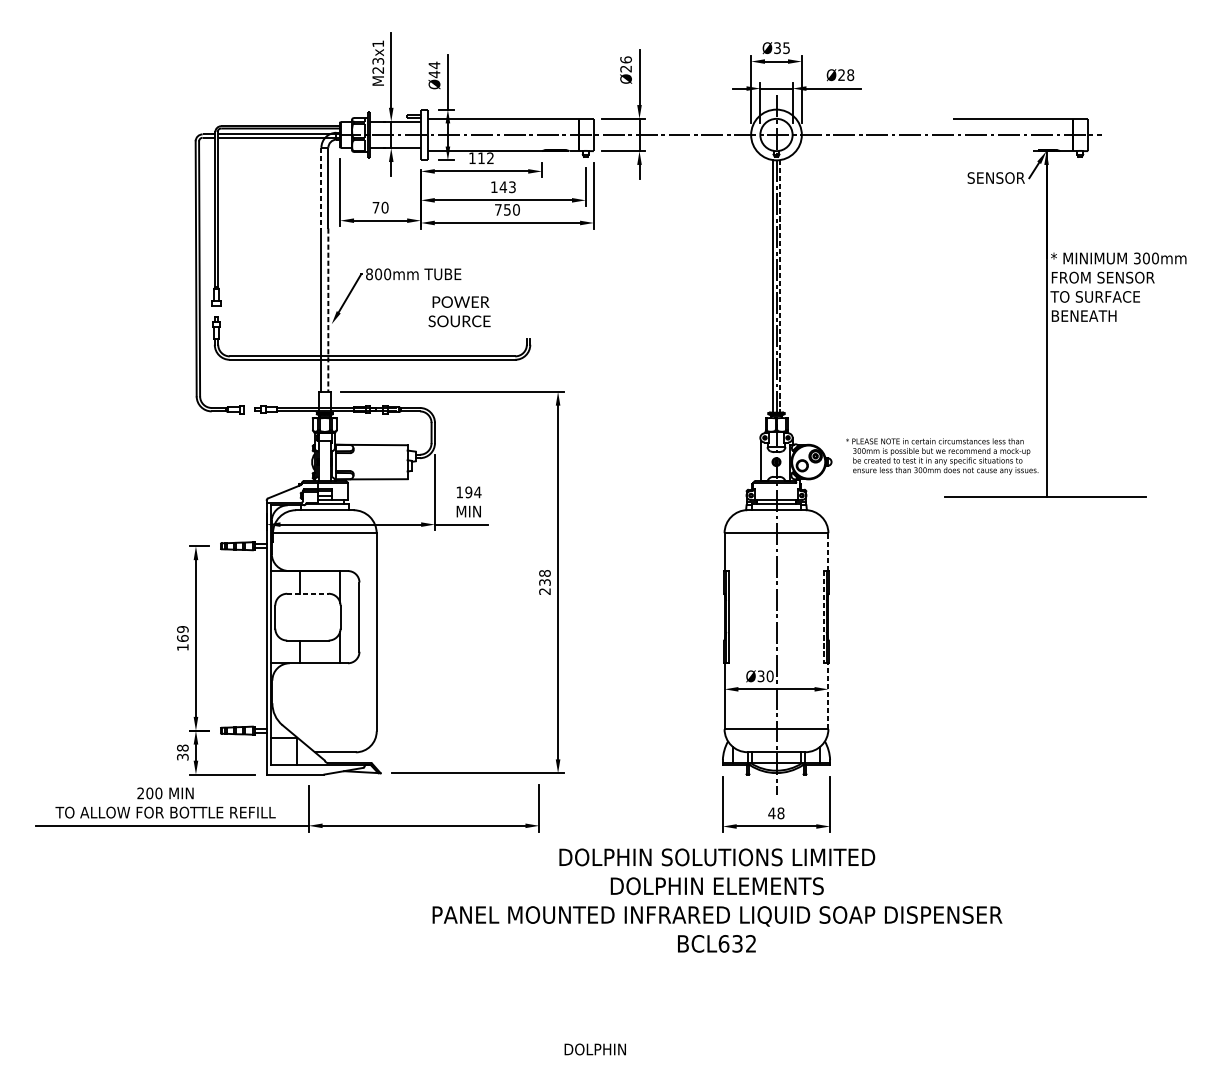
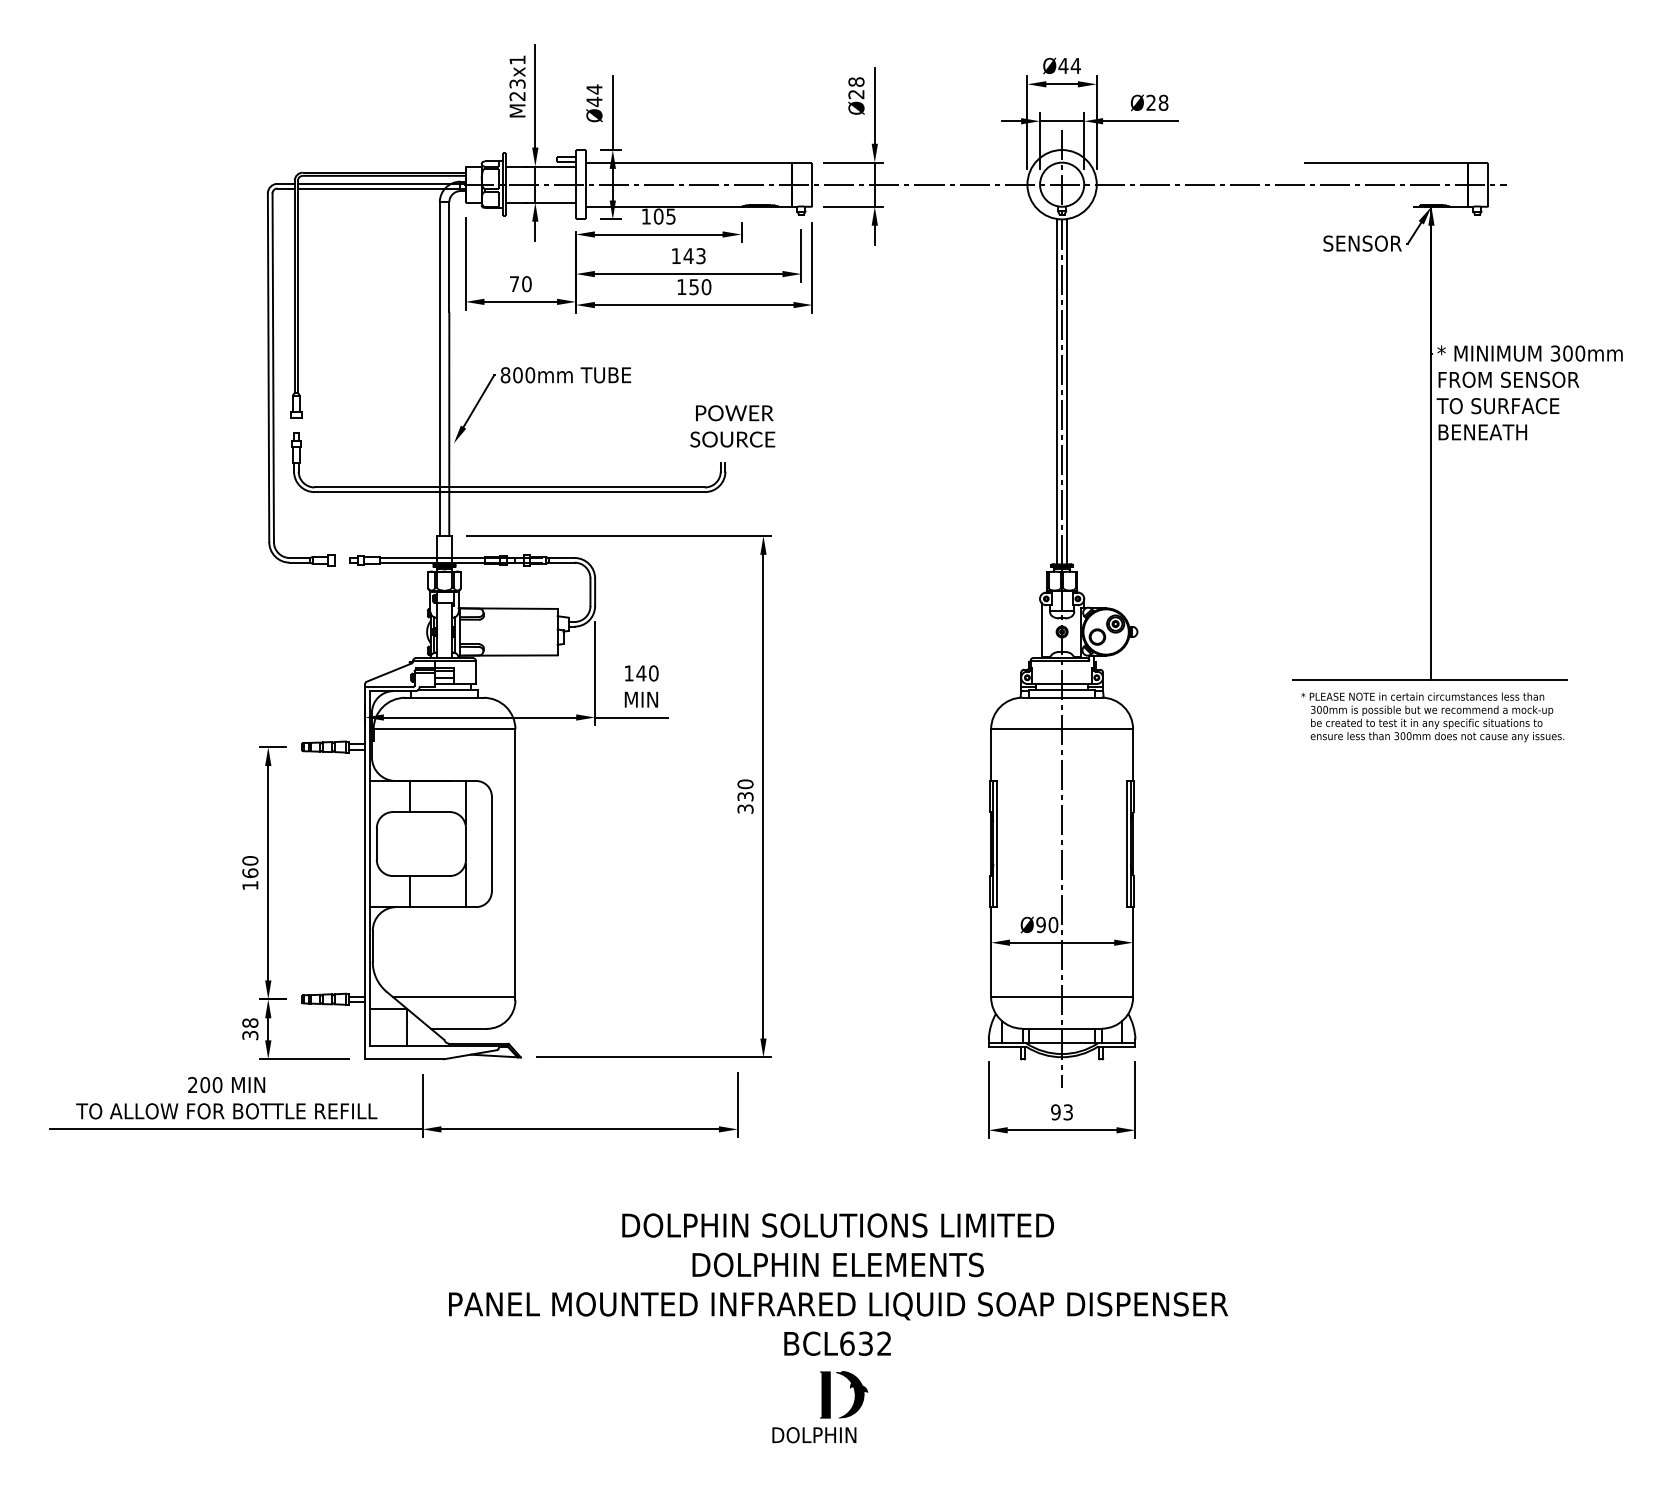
text: (781, 47) -> (1069, 65), Ø35 -> Ø44
text: (626, 59) -> (856, 81), Ø26 -> Ø28
text: (485, 158) -> (664, 216), 112 -> 105
line: (321, 188) -> (439, 257), dashed -> solid
text: (498, 209) -> (681, 286), 750 -> 150
line: (779, 286) -> (1066, 391), dashed -> solid
line: (328, 310) -> (449, 424), dashed -> solid
text: (459, 311) -> (732, 426), moved
text: (942, 456) -> (1432, 717), moved
text: (473, 492) -> (647, 673), 194 -> 140
line: (828, 552) -> (1133, 755), dashed -> solid
text: (544, 582) -> (745, 796), 238 -> 330
line: (308, 594) -> (421, 812), dashed -> solid
line: (823, 617) -> (1126, 844), dashed -> solid
text: (182, 629) -> (250, 860), 169 -> 160
text: (760, 675) -> (1040, 924), Ø30 -> Ø90
line: (828, 695) -> (1133, 951), dashed -> solid
line: (332, 729) -> (454, 997), added
text: (776, 813) -> (1061, 1112), 48 -> 93
text: (717, 900) -> (838, 1284), moved
part: (621, 1015) -> (850, 1388), added

